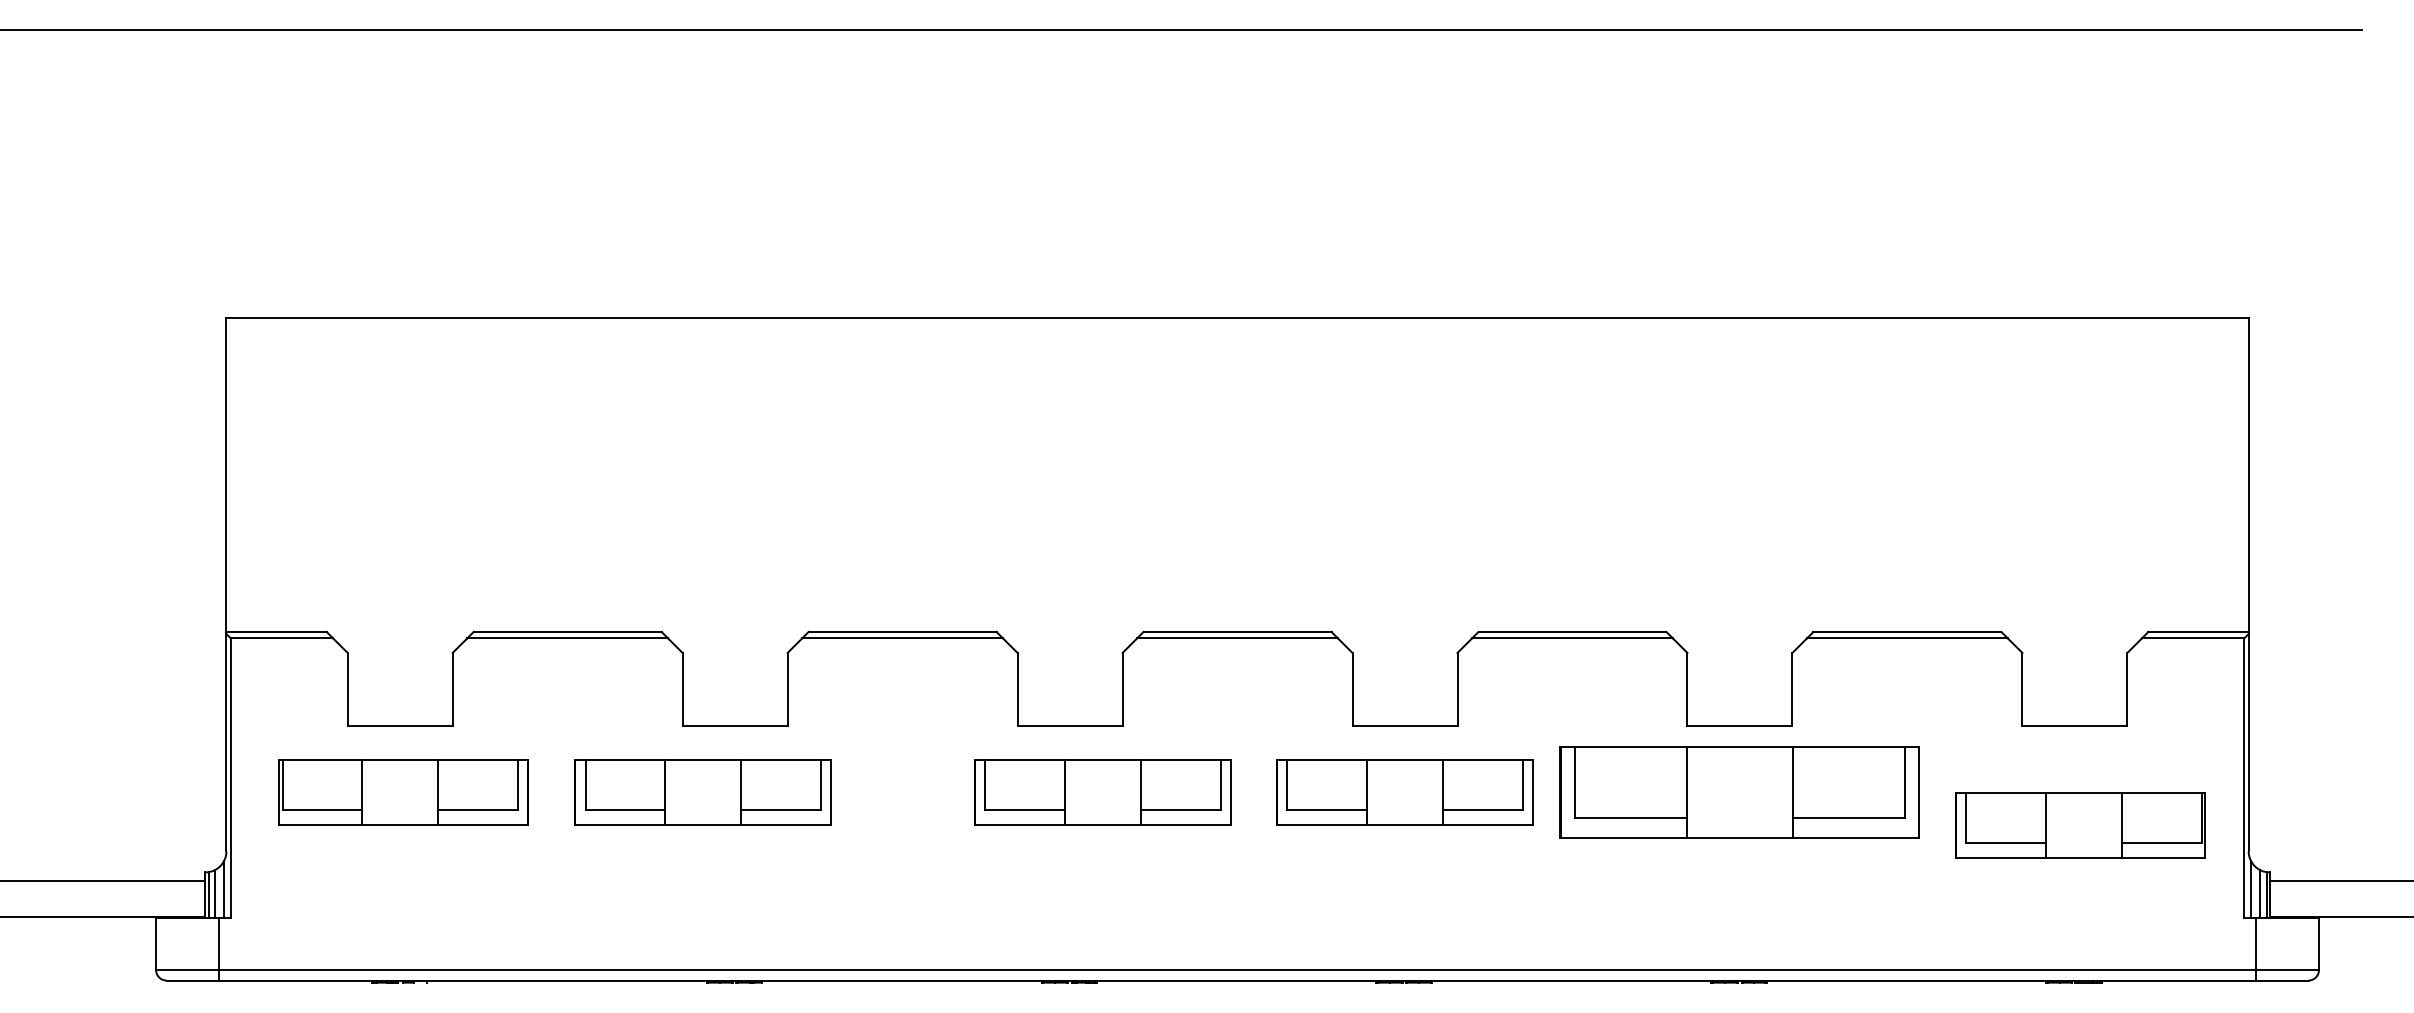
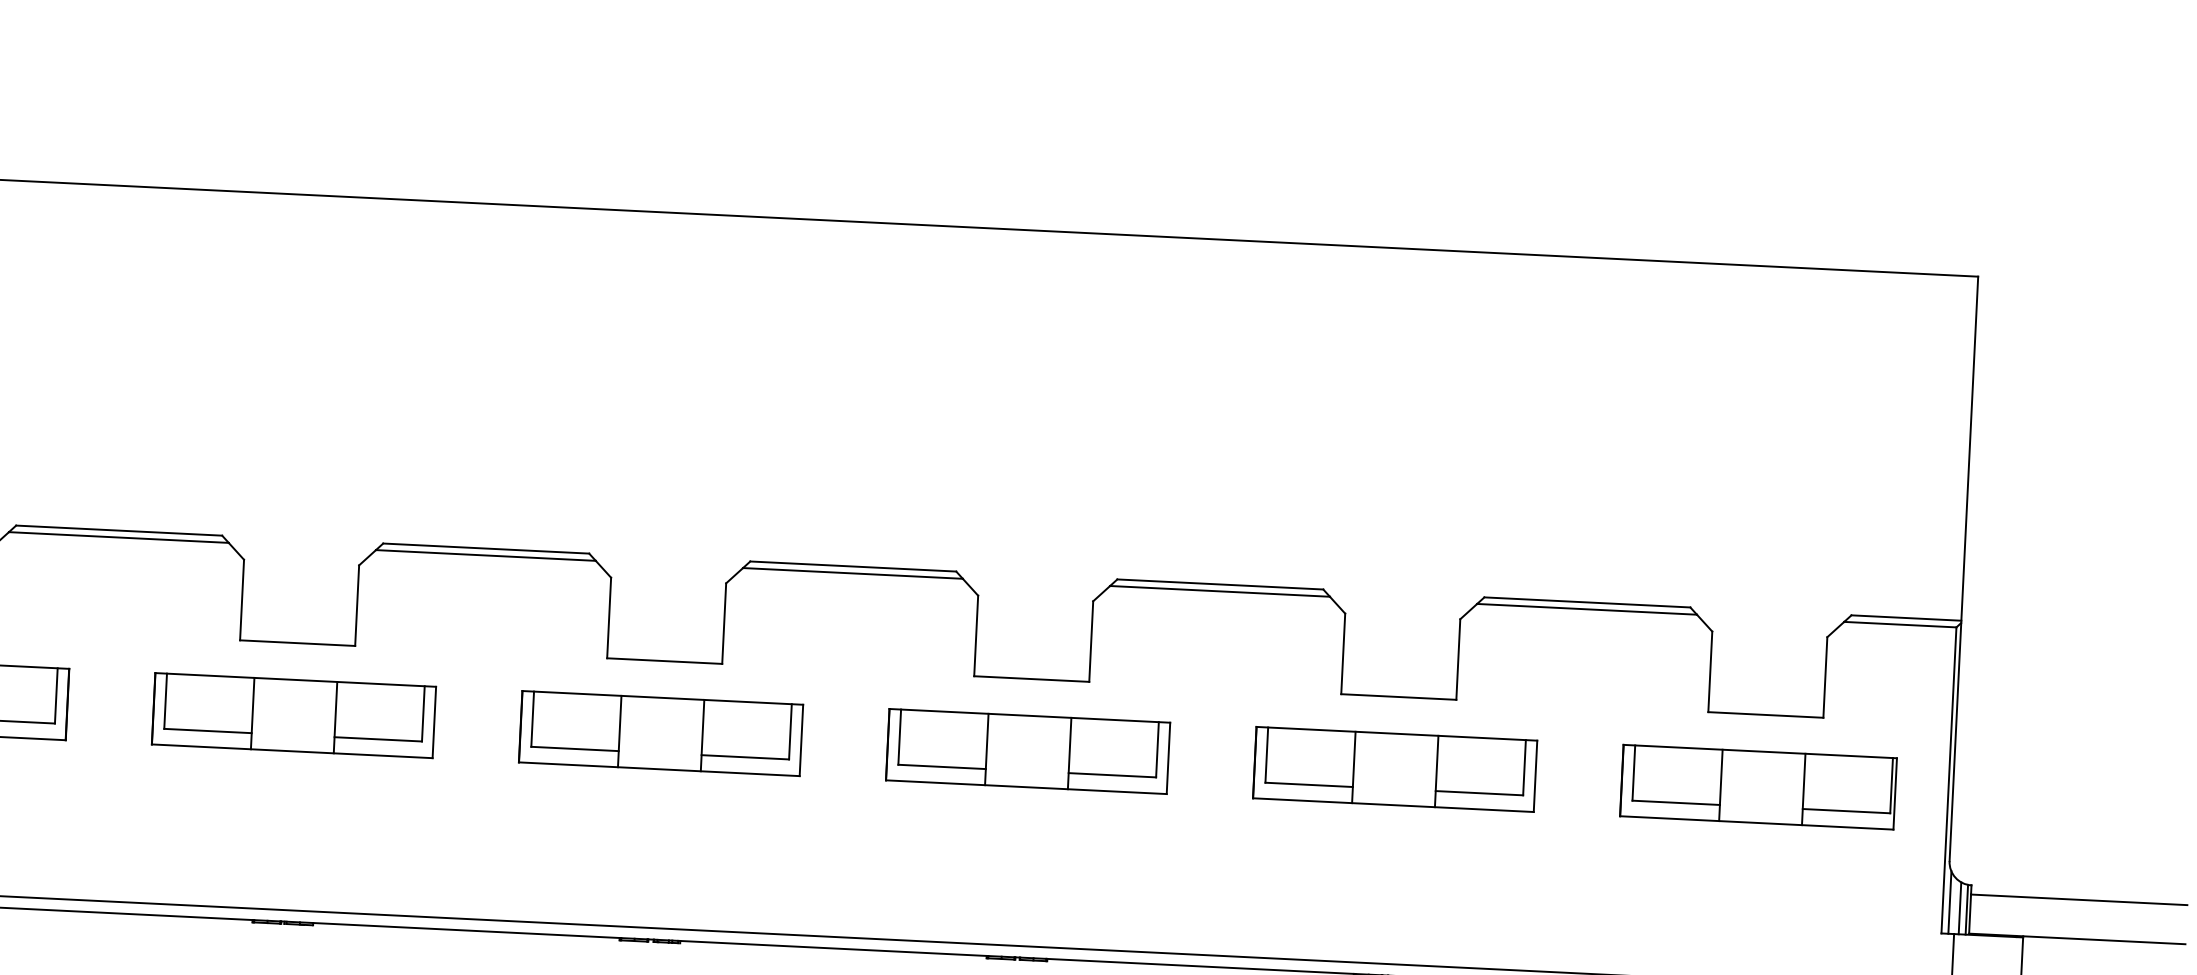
part: (702, 792) -> (293, 715), moved
part: (1102, 792) -> (660, 733), moved
part: (1739, 792) -> (1394, 769), size x0.71
part: (2080, 825) -> (1758, 787), moved

